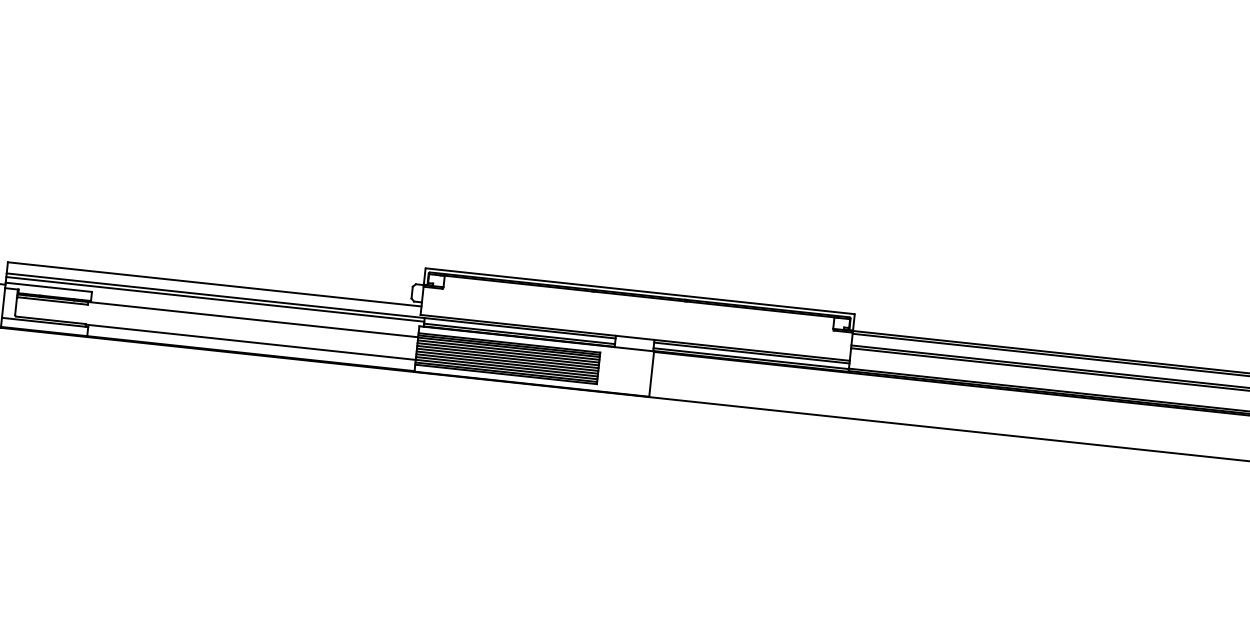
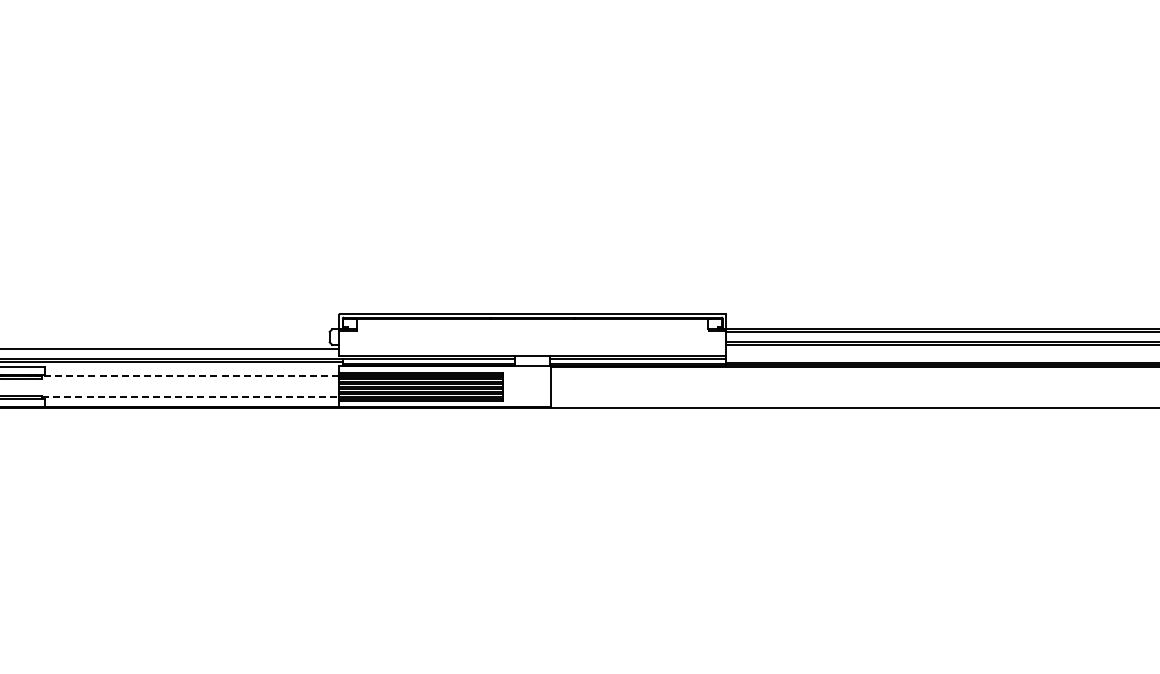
line: (252, 319) -> (190, 376), solid -> dashed
line: (250, 341) -> (190, 396), solid -> dashed

